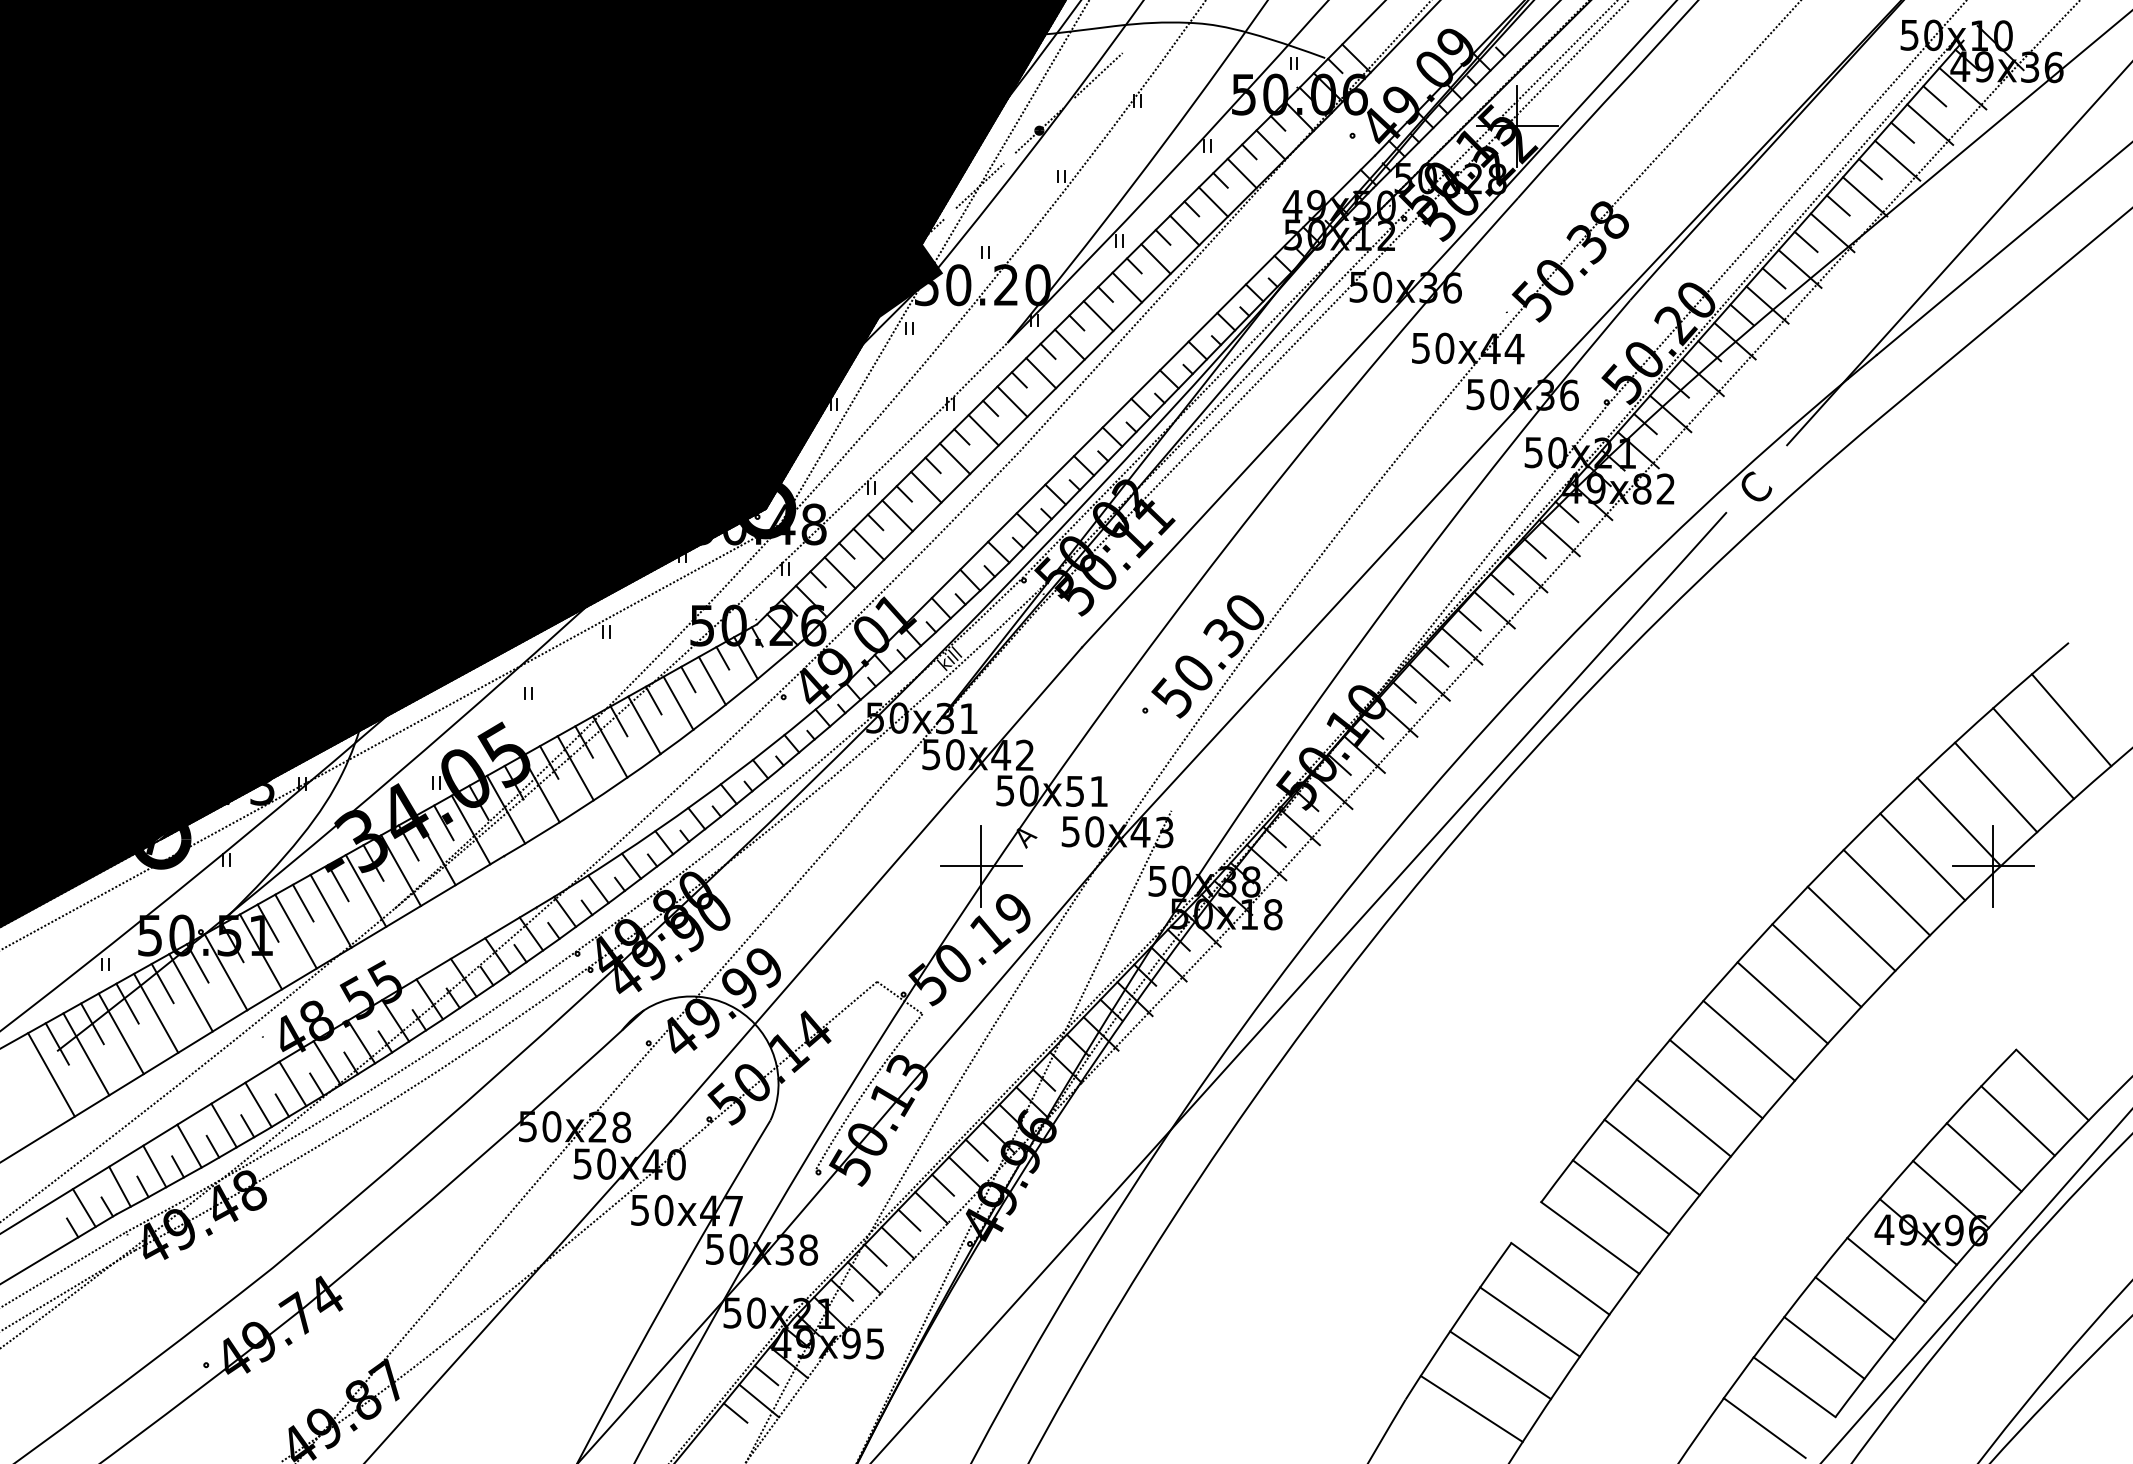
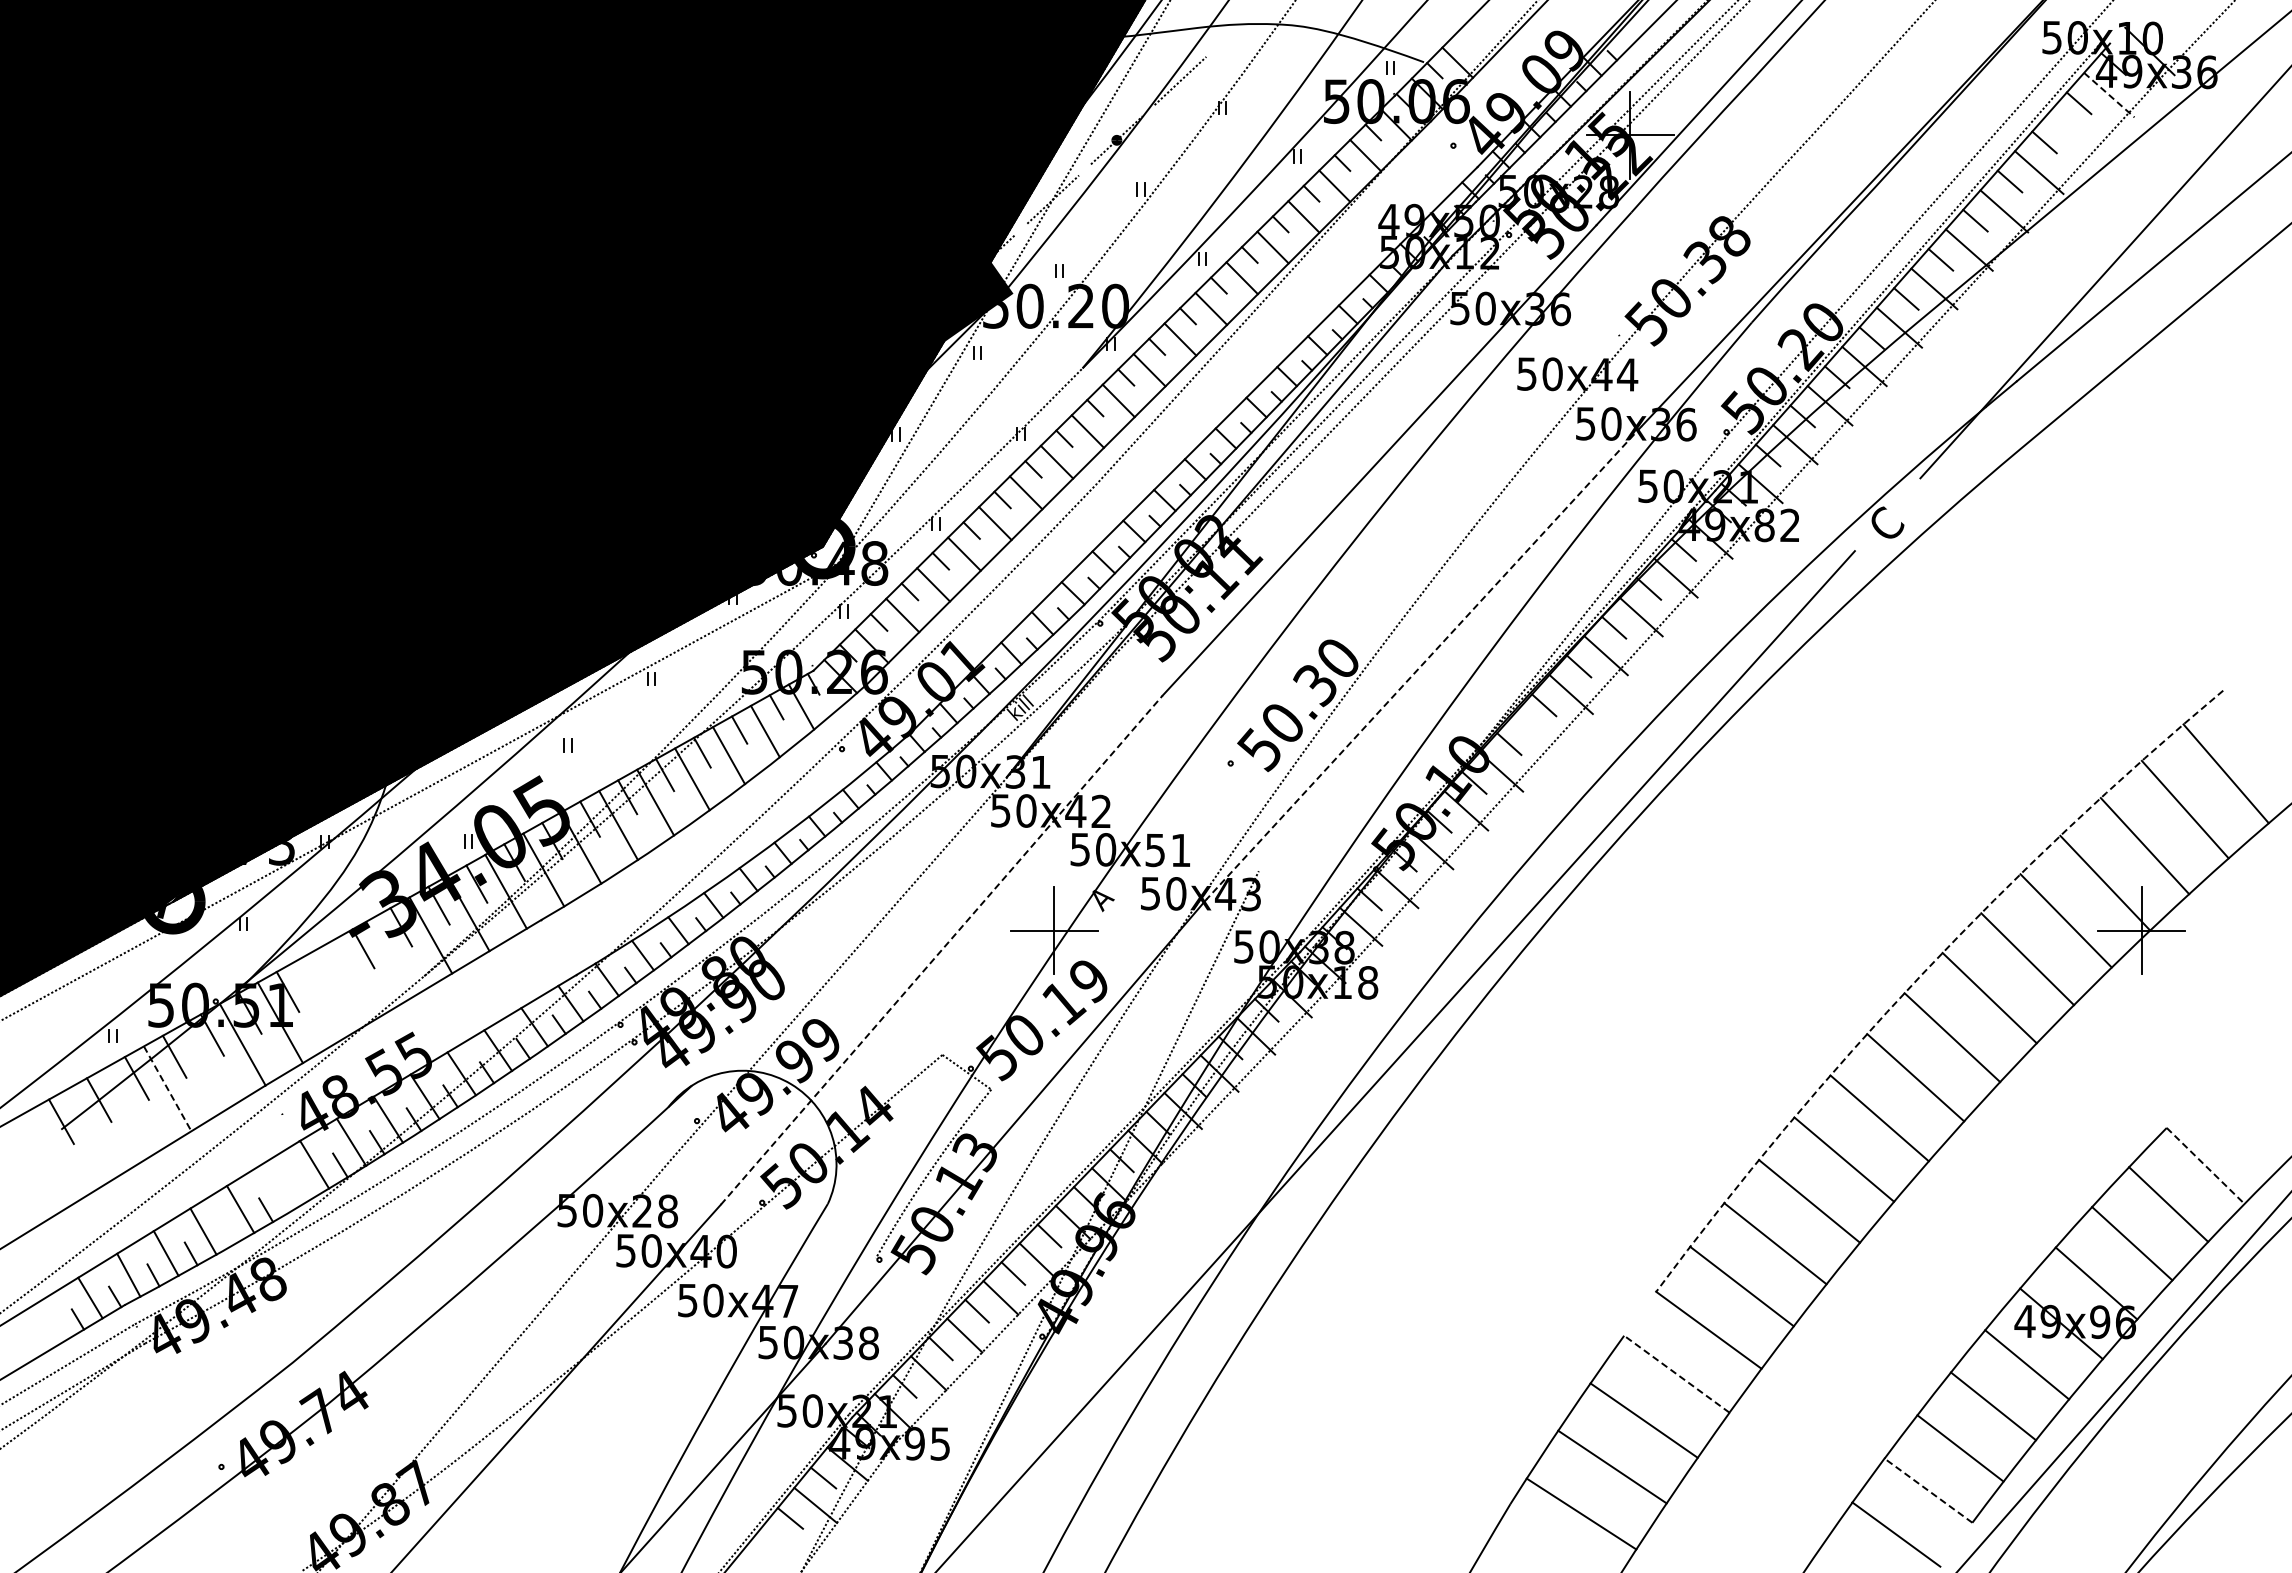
line: (1963, 89) -> (2109, 95), solid -> dashed
line: (1929, 124) -> (2073, 133), removed
line: (1325, 616) -> (1424, 662), solid -> dashed
line: (1428, 681) -> (1535, 732), removed
line: (877, 883) -> (942, 949), solid -> dashed
line: (365, 890) -> (392, 956), removed
line: (303, 903) -> (325, 970), removed
arc: (1789, 906) -> (1922, 974), solid -> dashed
line: (330, 911) -> (355, 979), removed
line: (295, 931) -> (317, 1000), removed
line: (190, 992) -> (204, 1066), removed
line: (156, 1013) -> (167, 1088), solid -> dashed
line: (120, 1033) -> (129, 1110), removed
line: (86, 1053) -> (92, 1132), removed
line: (51, 1074) -> (55, 1154), removed
line: (2053, 1085) -> (2206, 1166), solid -> dashed
line: (258, 1105) -> (277, 1187), removed
line: (282, 1105) -> (303, 1187), removed
line: (212, 1146) -> (228, 1231), removed
line: (1560, 1278) -> (1676, 1373), solid -> dashed
line: (1794, 1387) -> (1928, 1490), solid -> dashed

